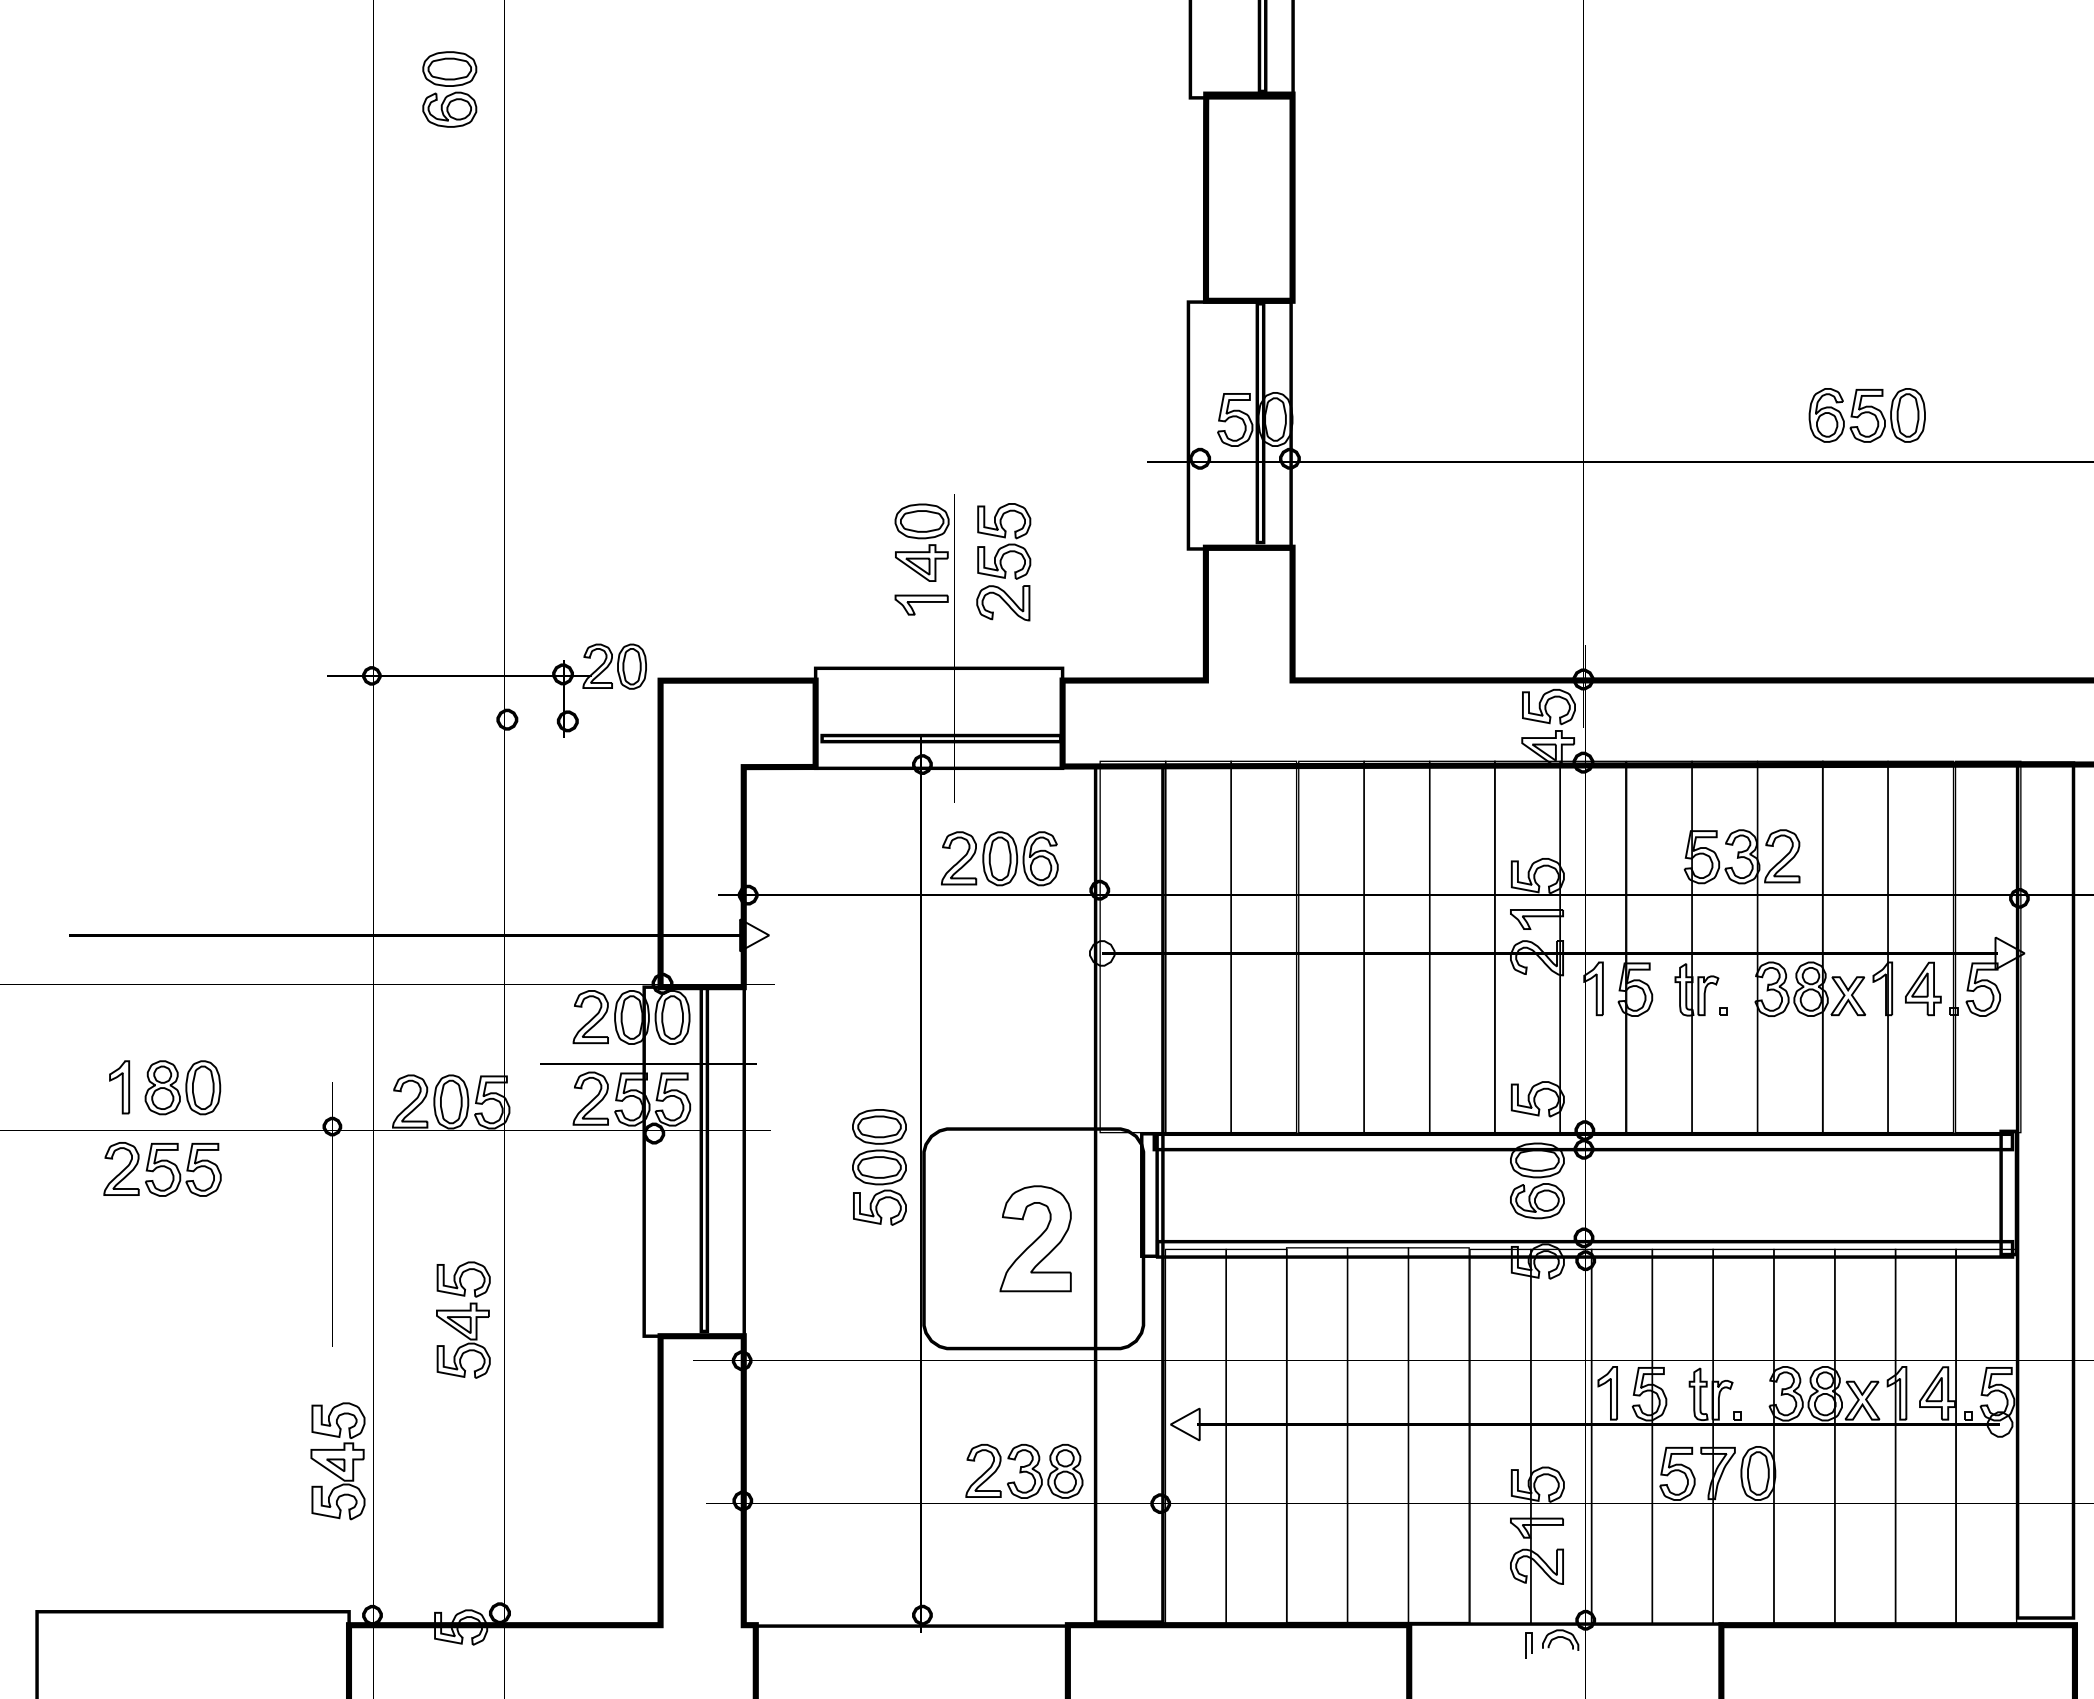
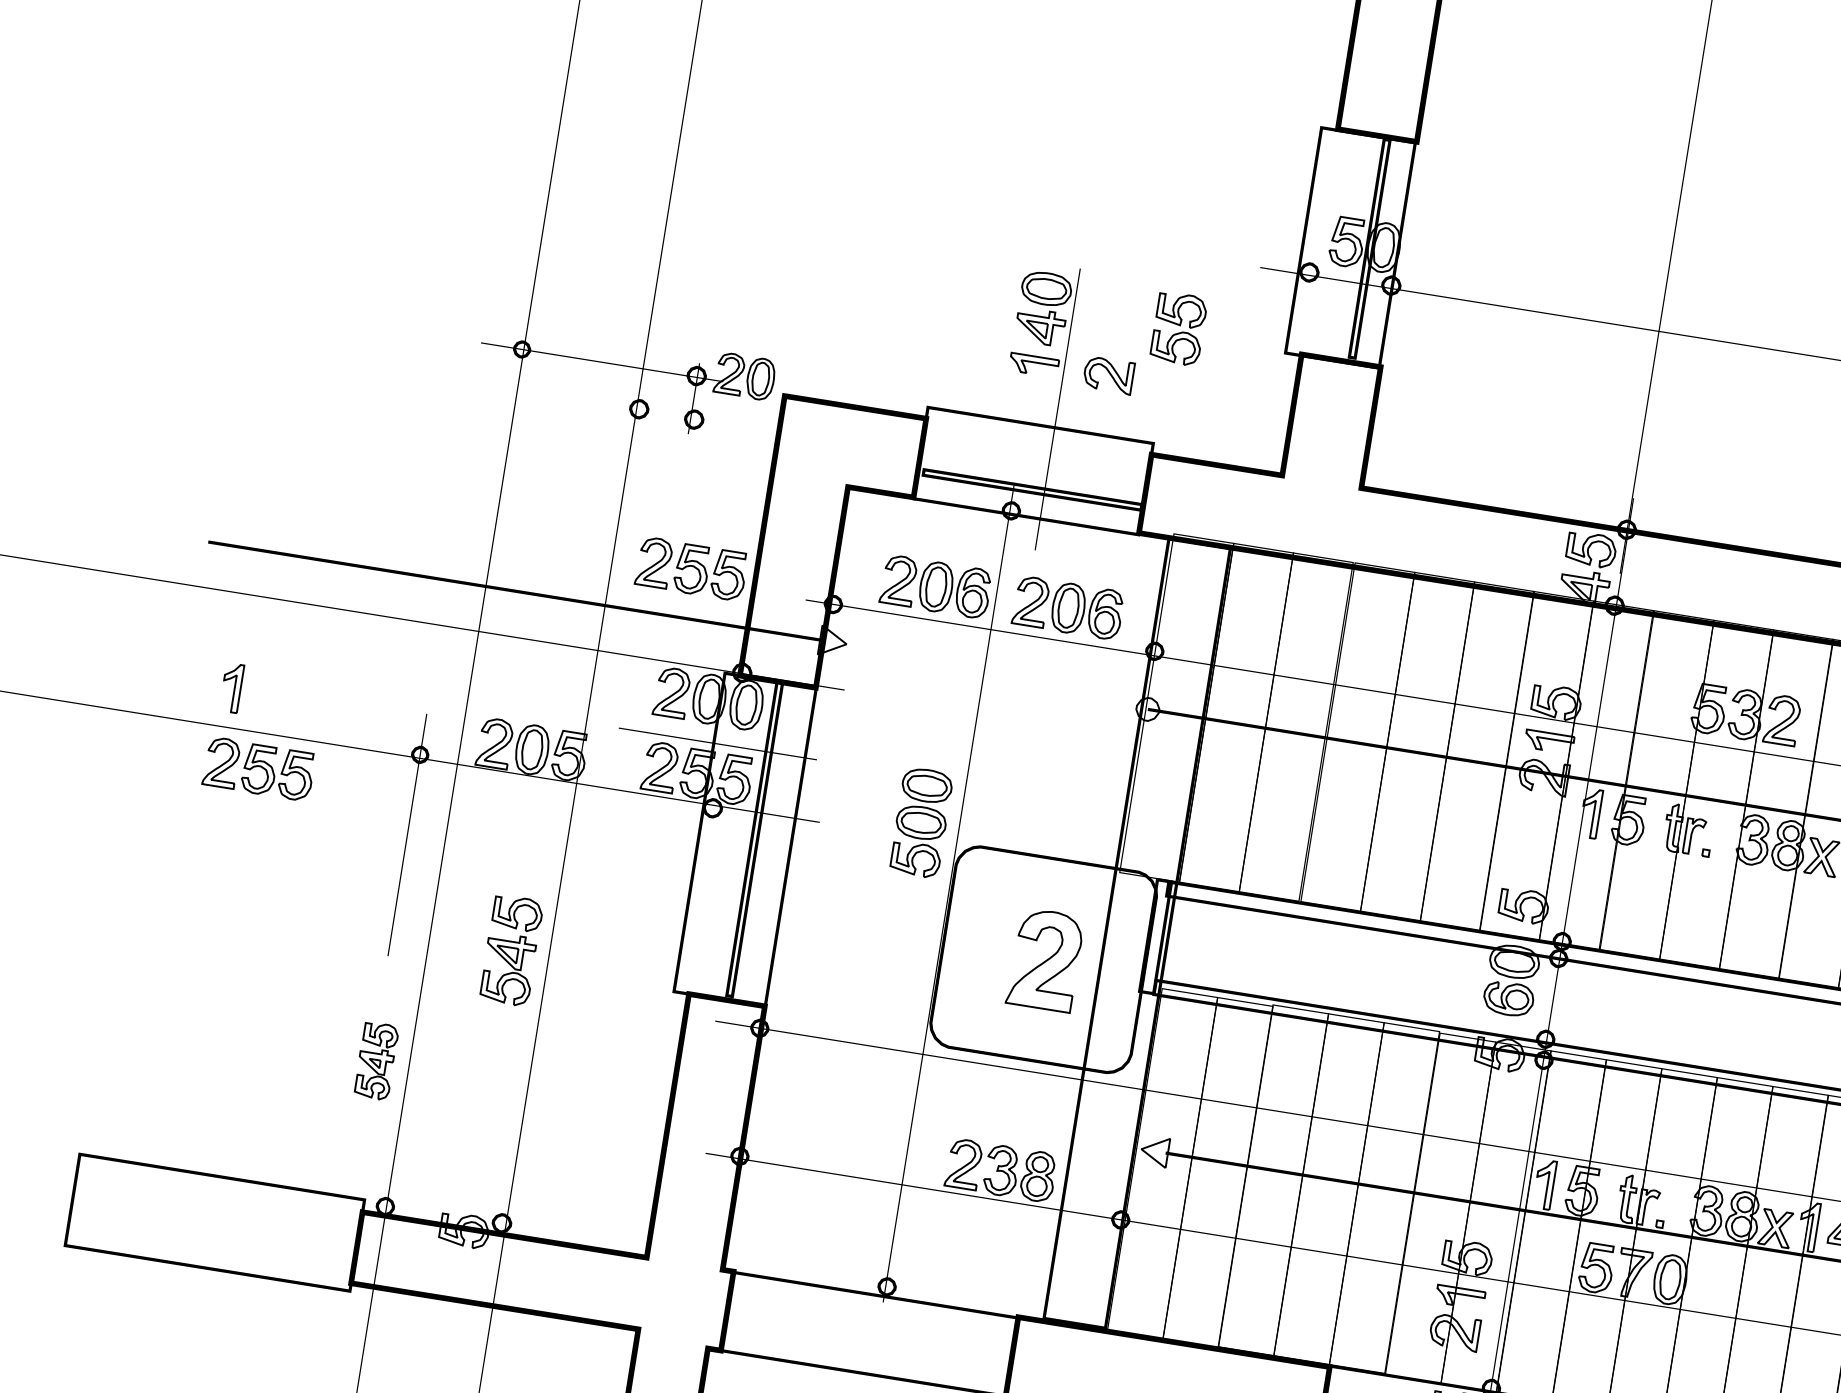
part: (1004, 541) -> (1179, 328), moved
part: (854, 858) -> (935, 586), added
part: (590, 881) -> (691, 569), added
part: (182, 1087) -> (289, 697), removed
part: (879, 1167) -> (921, 822), moved
part: (337, 1461) -> (375, 1061), size x0.7

